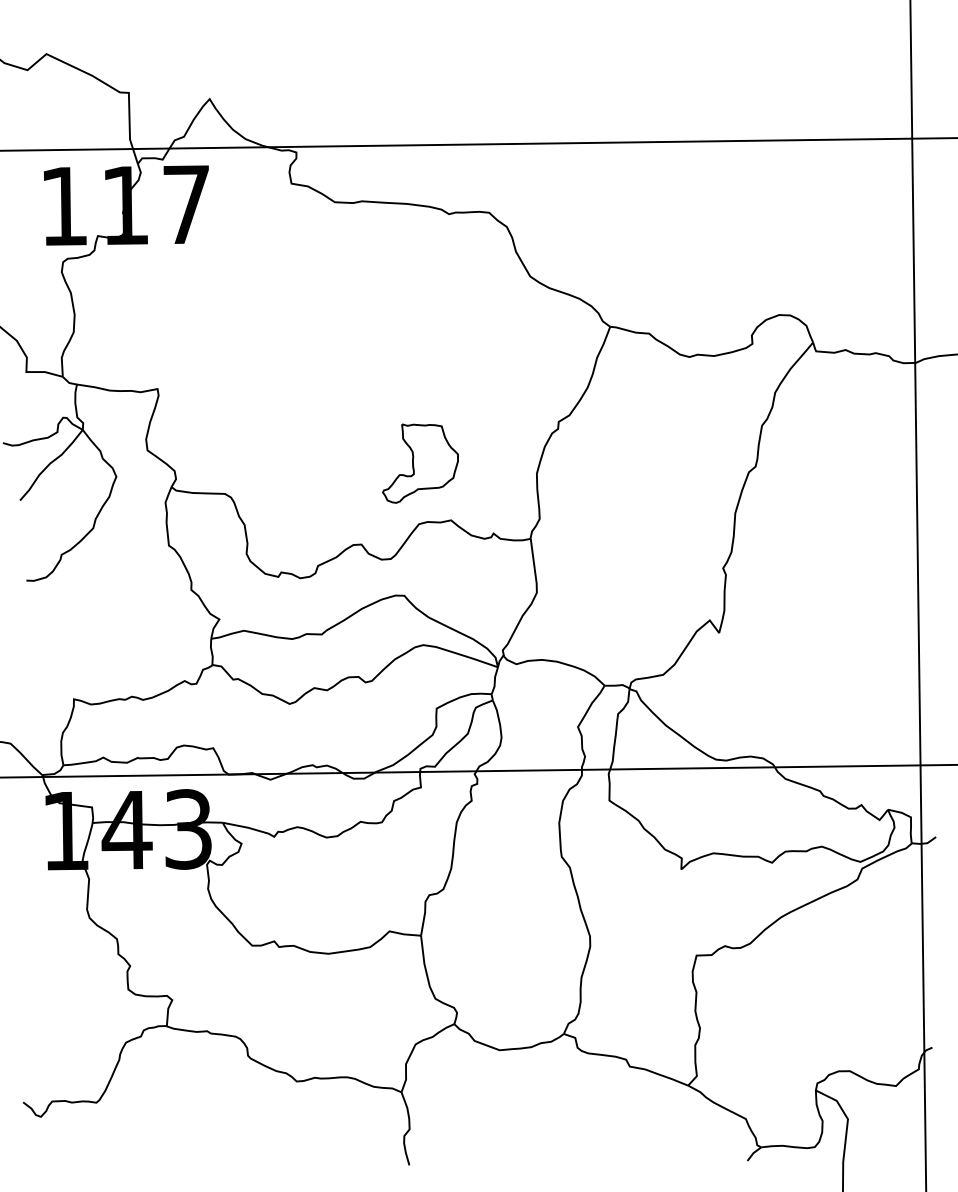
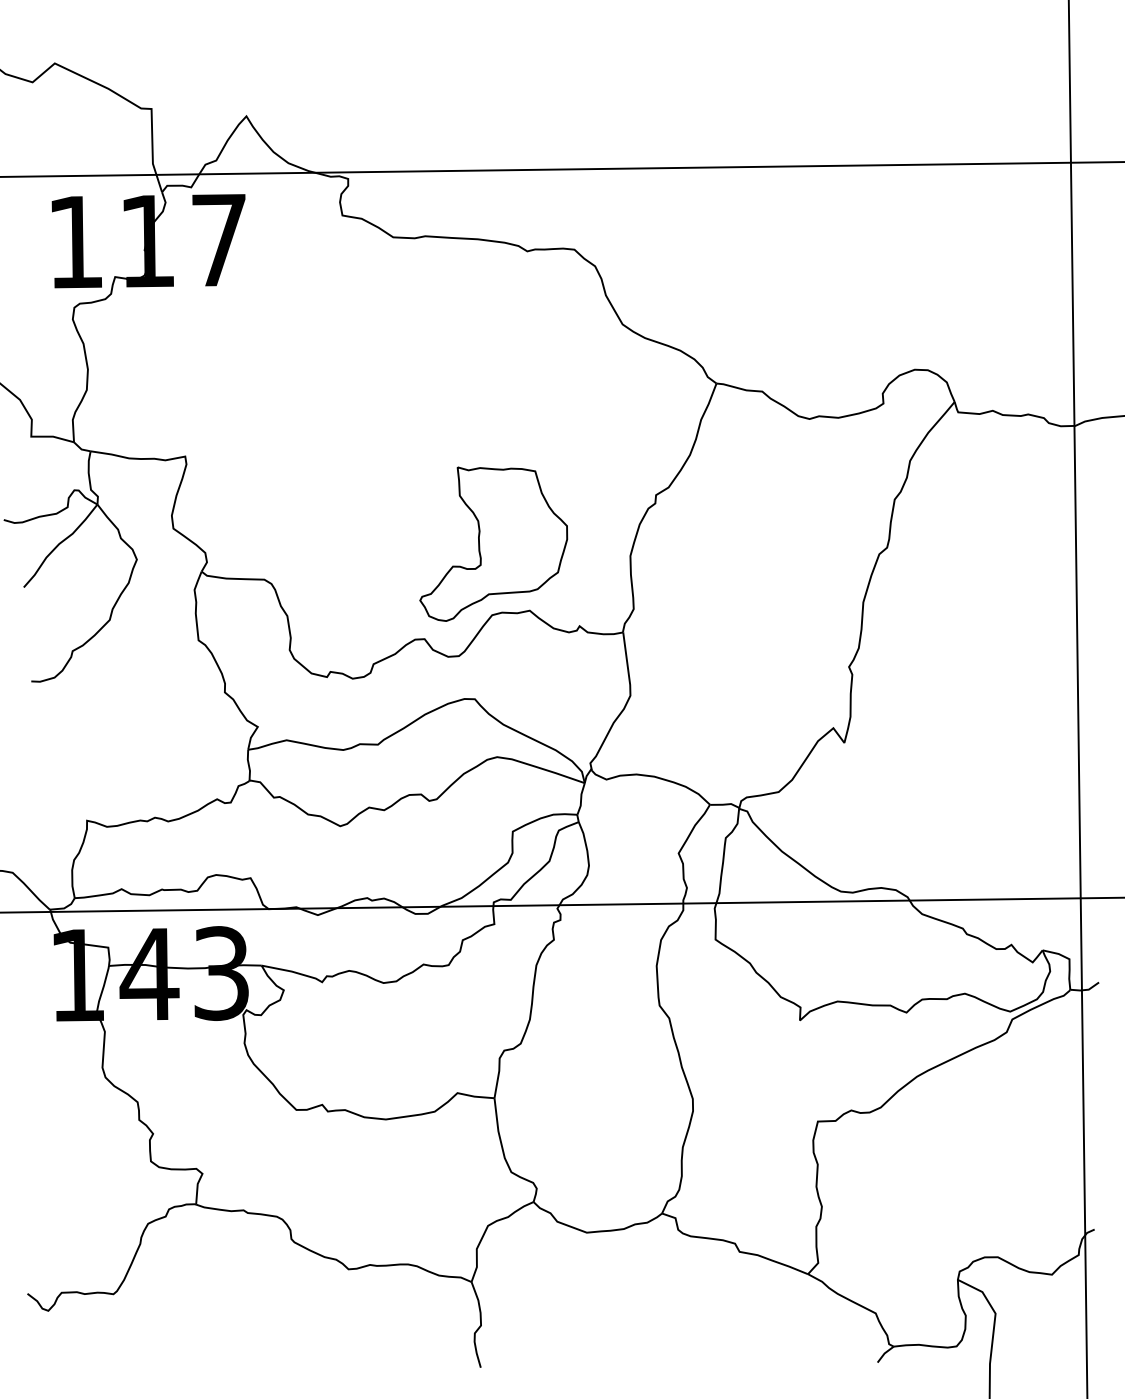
part: (420, 463) -> (493, 543), size x1.67

